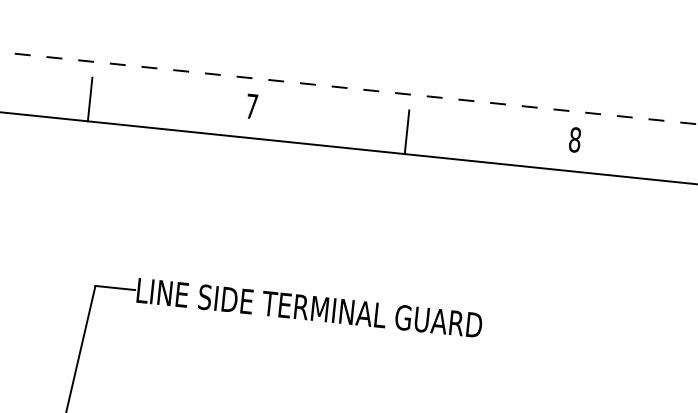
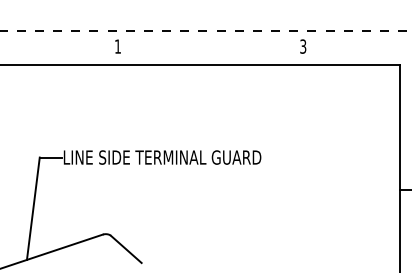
line: (89, 98) -> (25, 51), removed
text: (251, 106) -> (117, 46), 7 -> 1
line: (407, 131) -> (207, 51), removed
text: (575, 139) -> (303, 46), 8 -> 3

